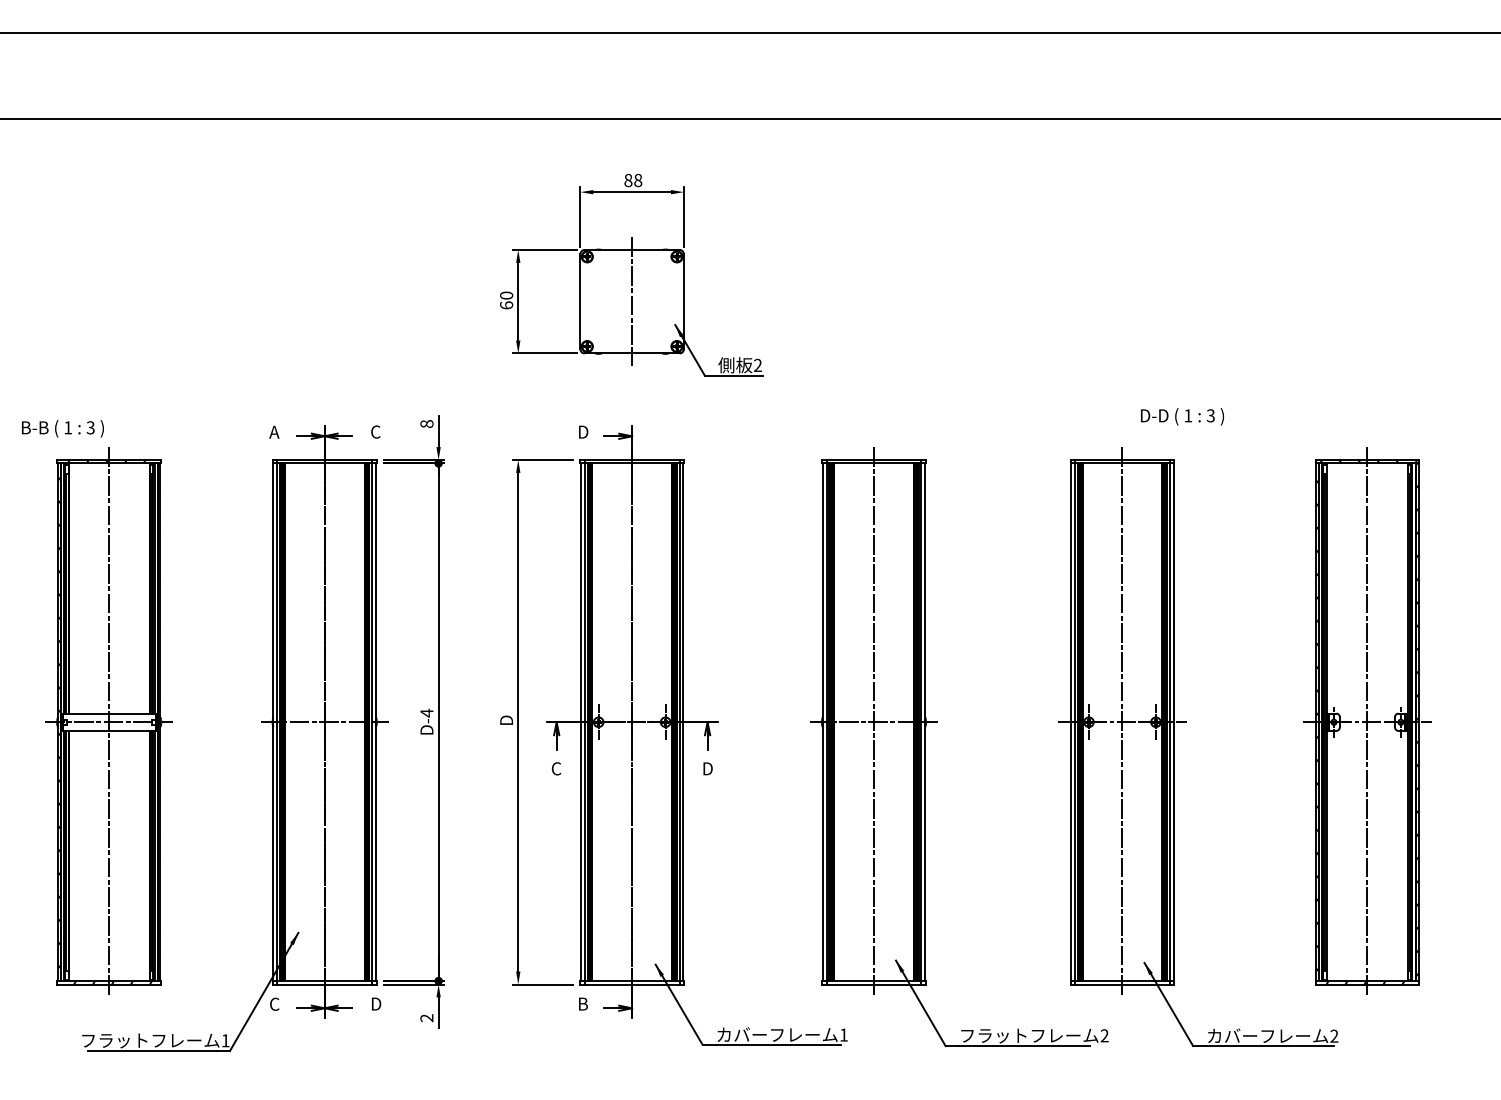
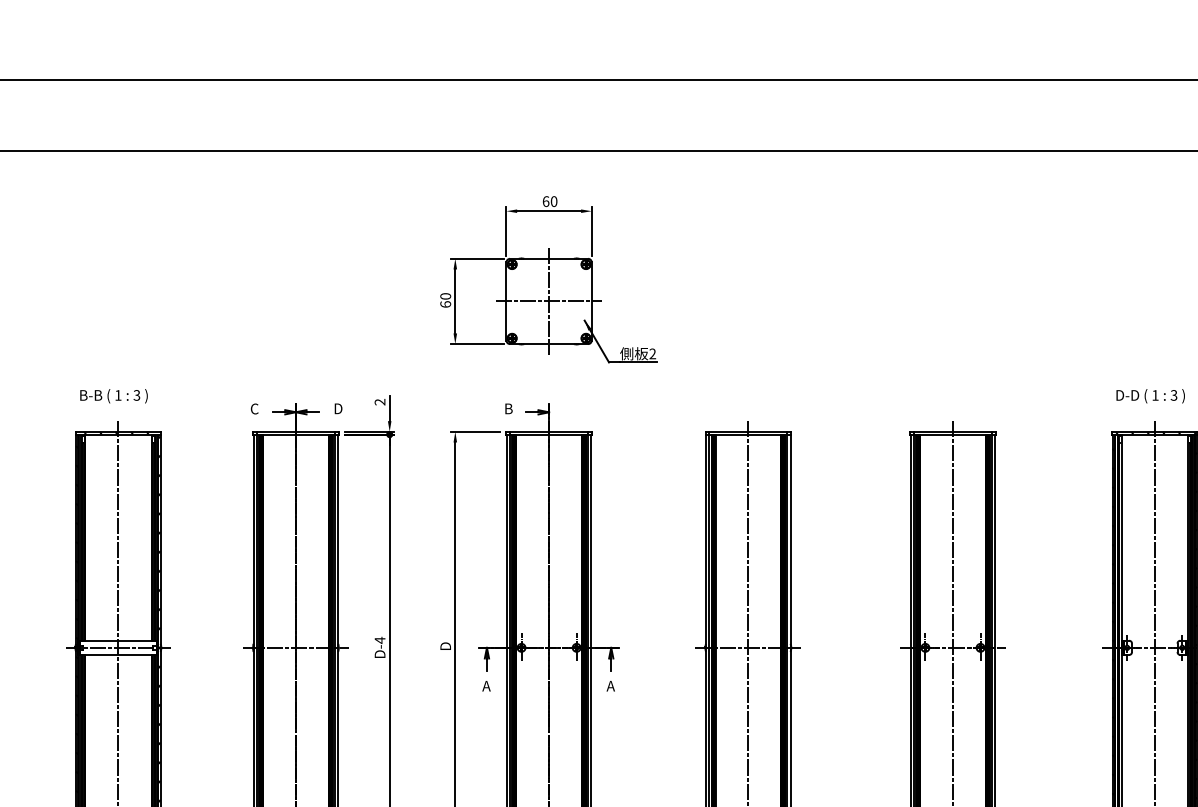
text: (633, 179) -> (550, 200), 88 -> 60
line: (631, 301) -> (548, 301), added
text: (1182, 416) -> (1150, 395), moved
text: (426, 424) -> (379, 402), 8 -> 2
text: (62, 428) -> (113, 395), moved
text: (274, 431) -> (254, 408), A -> C
text: (376, 431) -> (338, 408), C -> D
text: (584, 431) -> (509, 408), D -> B
text: (556, 768) -> (486, 685), C -> A
text: (707, 768) -> (611, 685), D -> A

